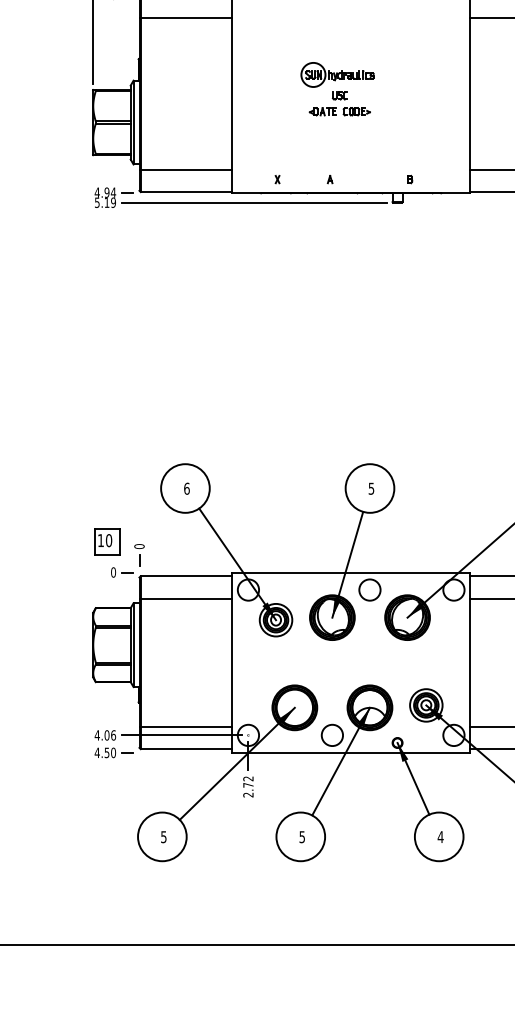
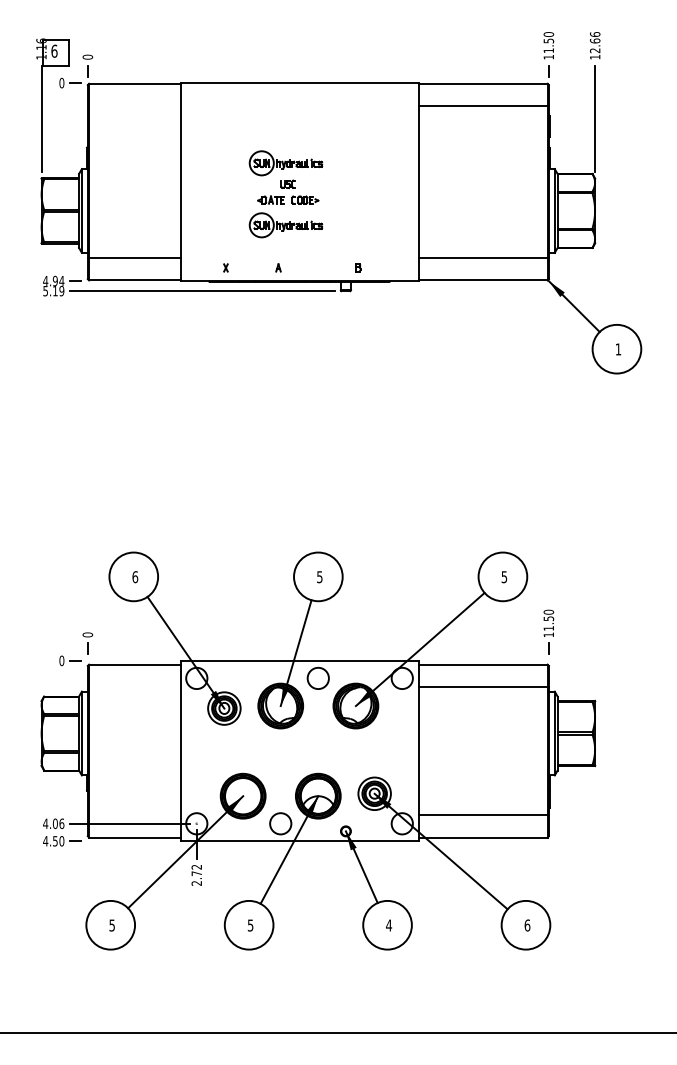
line: (185, 18) -> (133, 106), removed
part: (337, 137) -> (285, 225), added
part: (107, 541) -> (55, 629), removed
line: (185, 599) -> (133, 687), removed
line: (185, 726) -> (133, 814), removed

